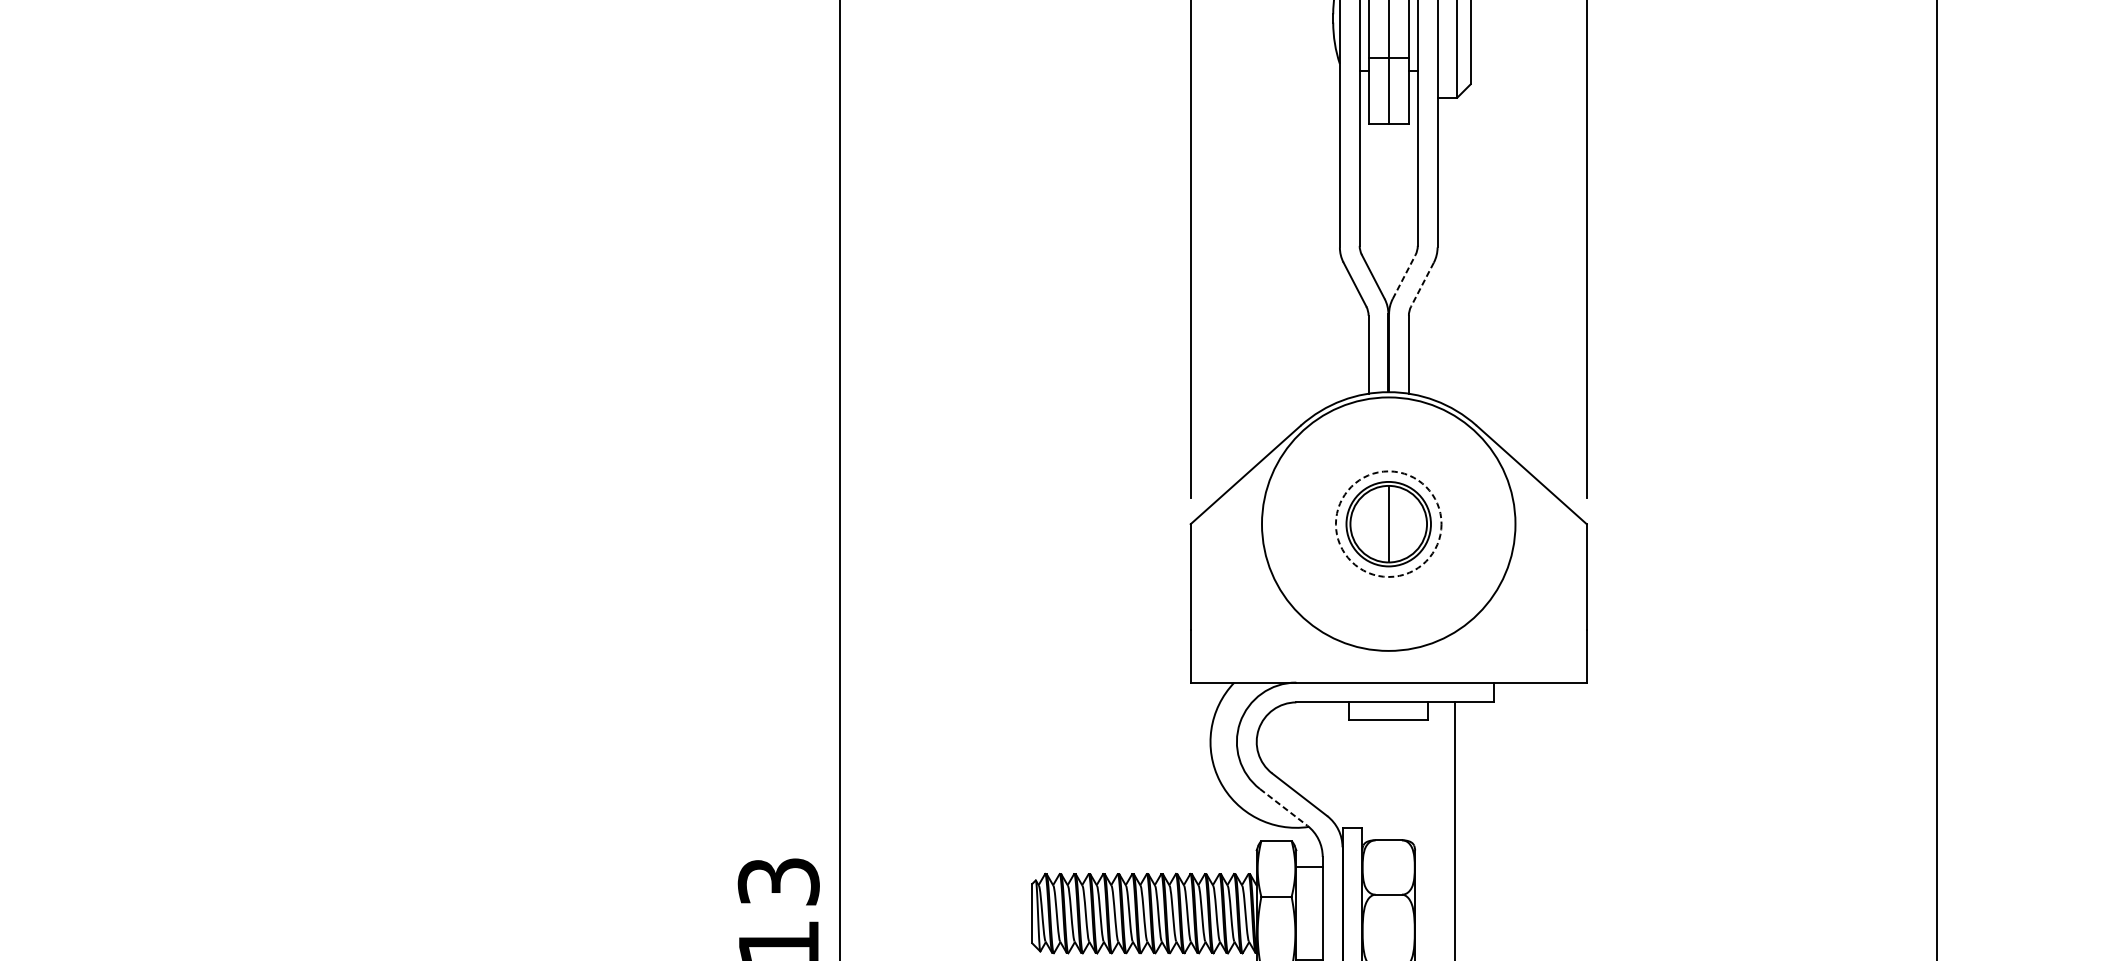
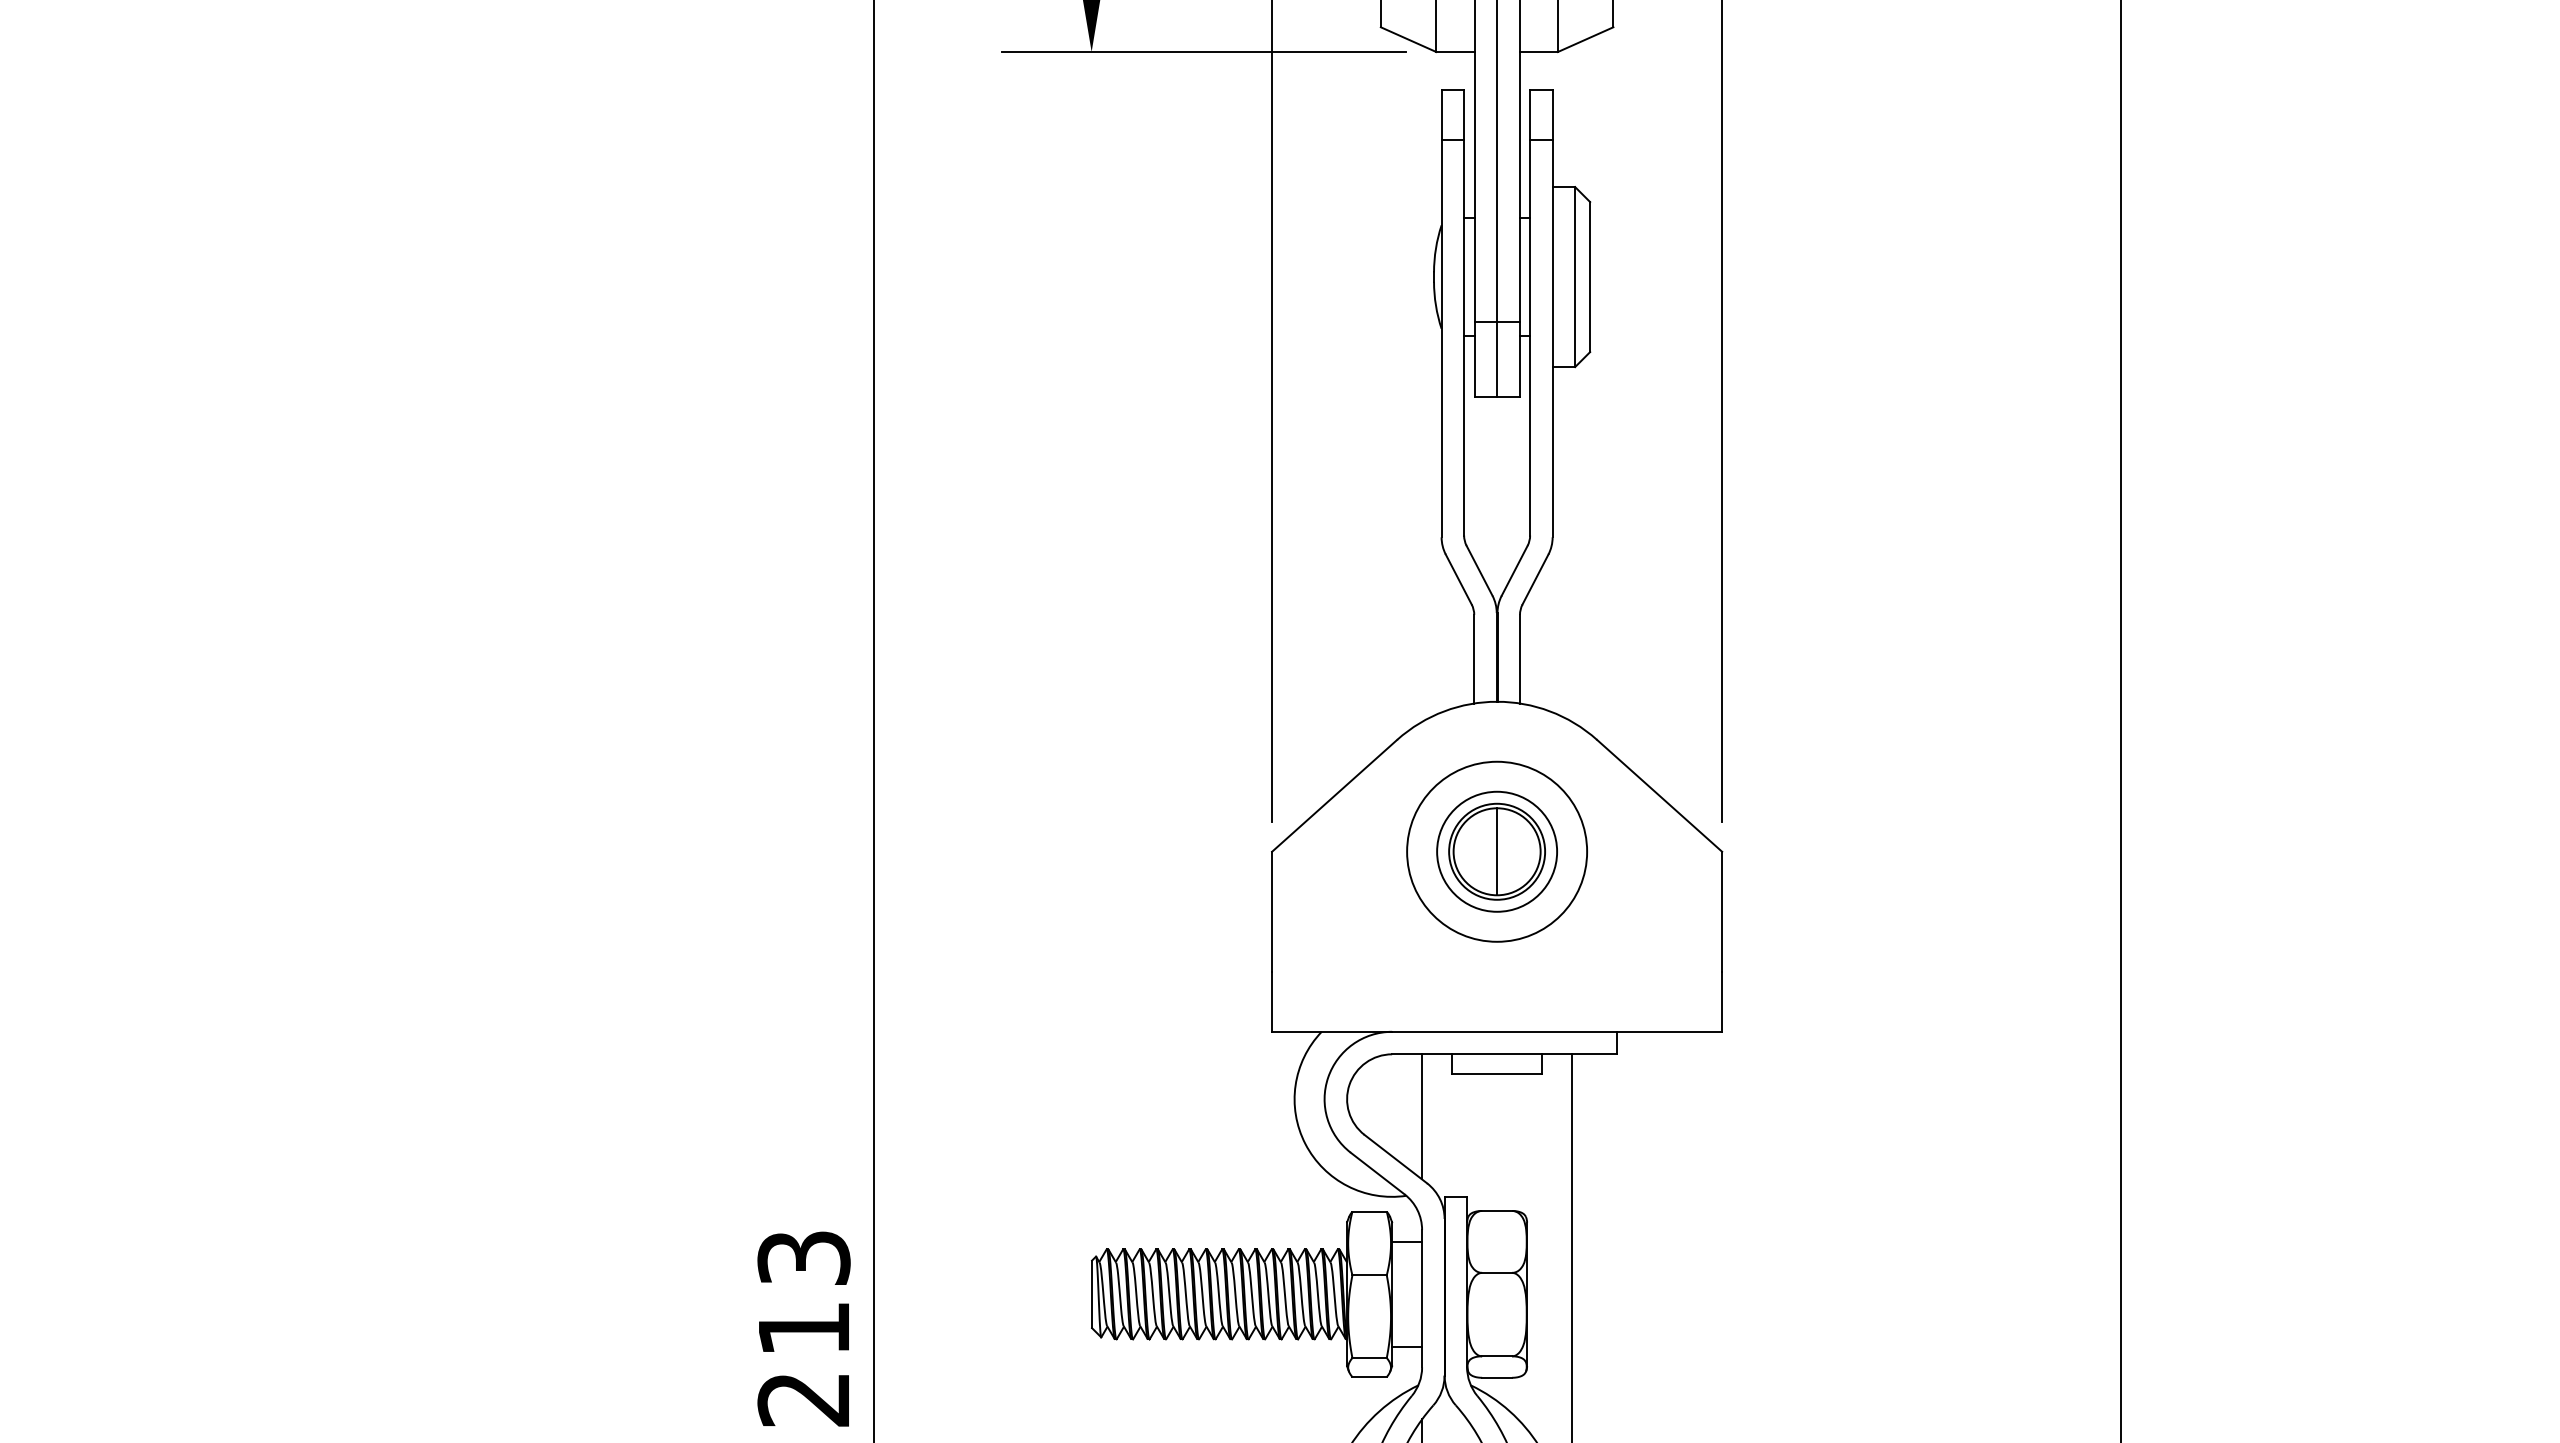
line: (1404, 276) -> (1514, 570), dashed -> solid
line: (1422, 285) -> (1535, 580), dashed -> solid
circle: (1389, 523) -> (1497, 851), dashed -> solid
circle: (1389, 523) -> (1497, 851), size x0.62
line: (1323, 757) -> (1422, 1116), added
line: (1284, 807) -> (1378, 1173), dashed -> solid

